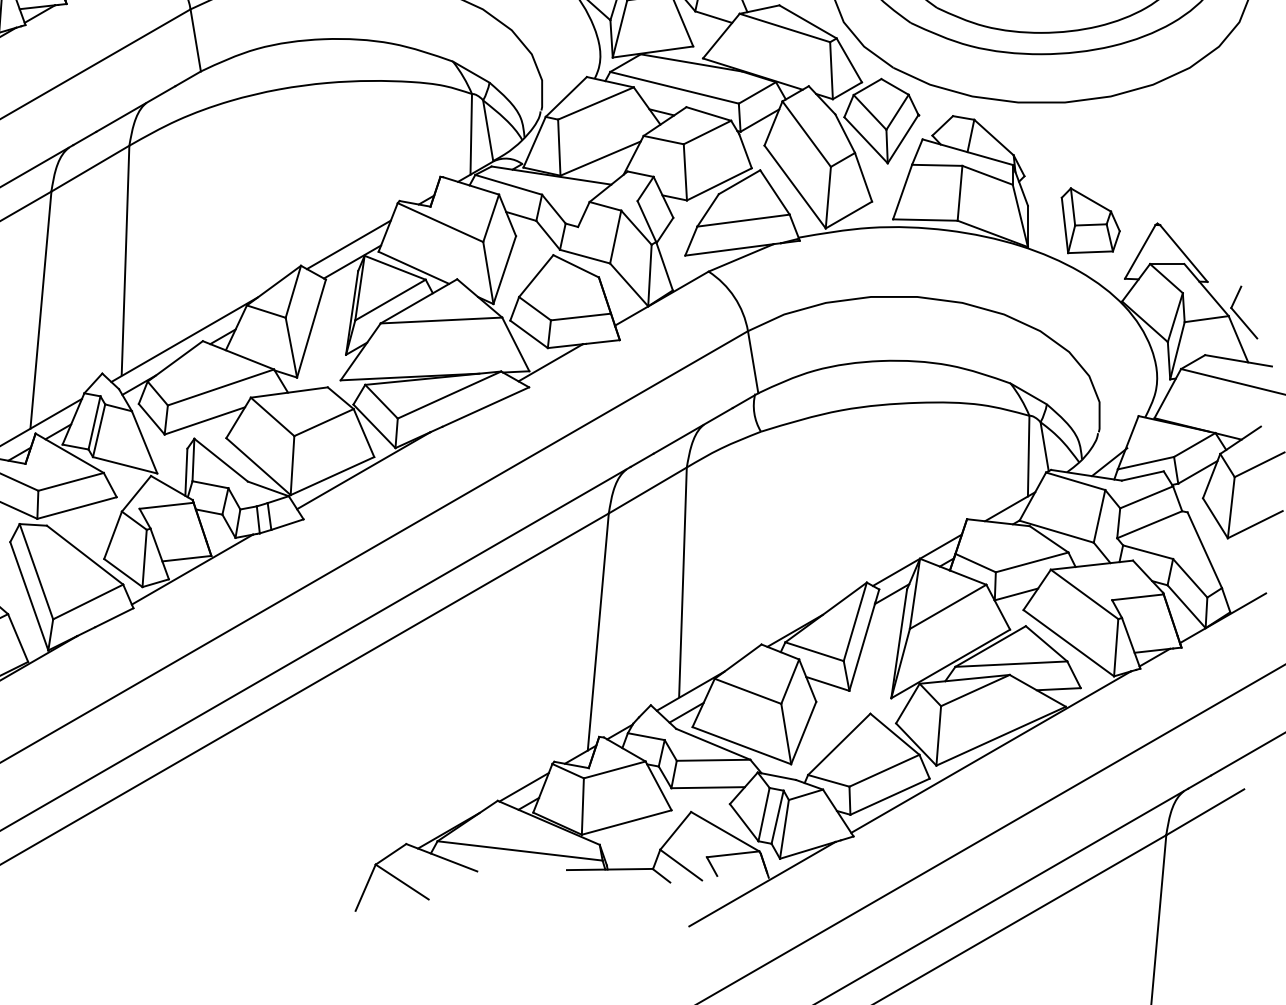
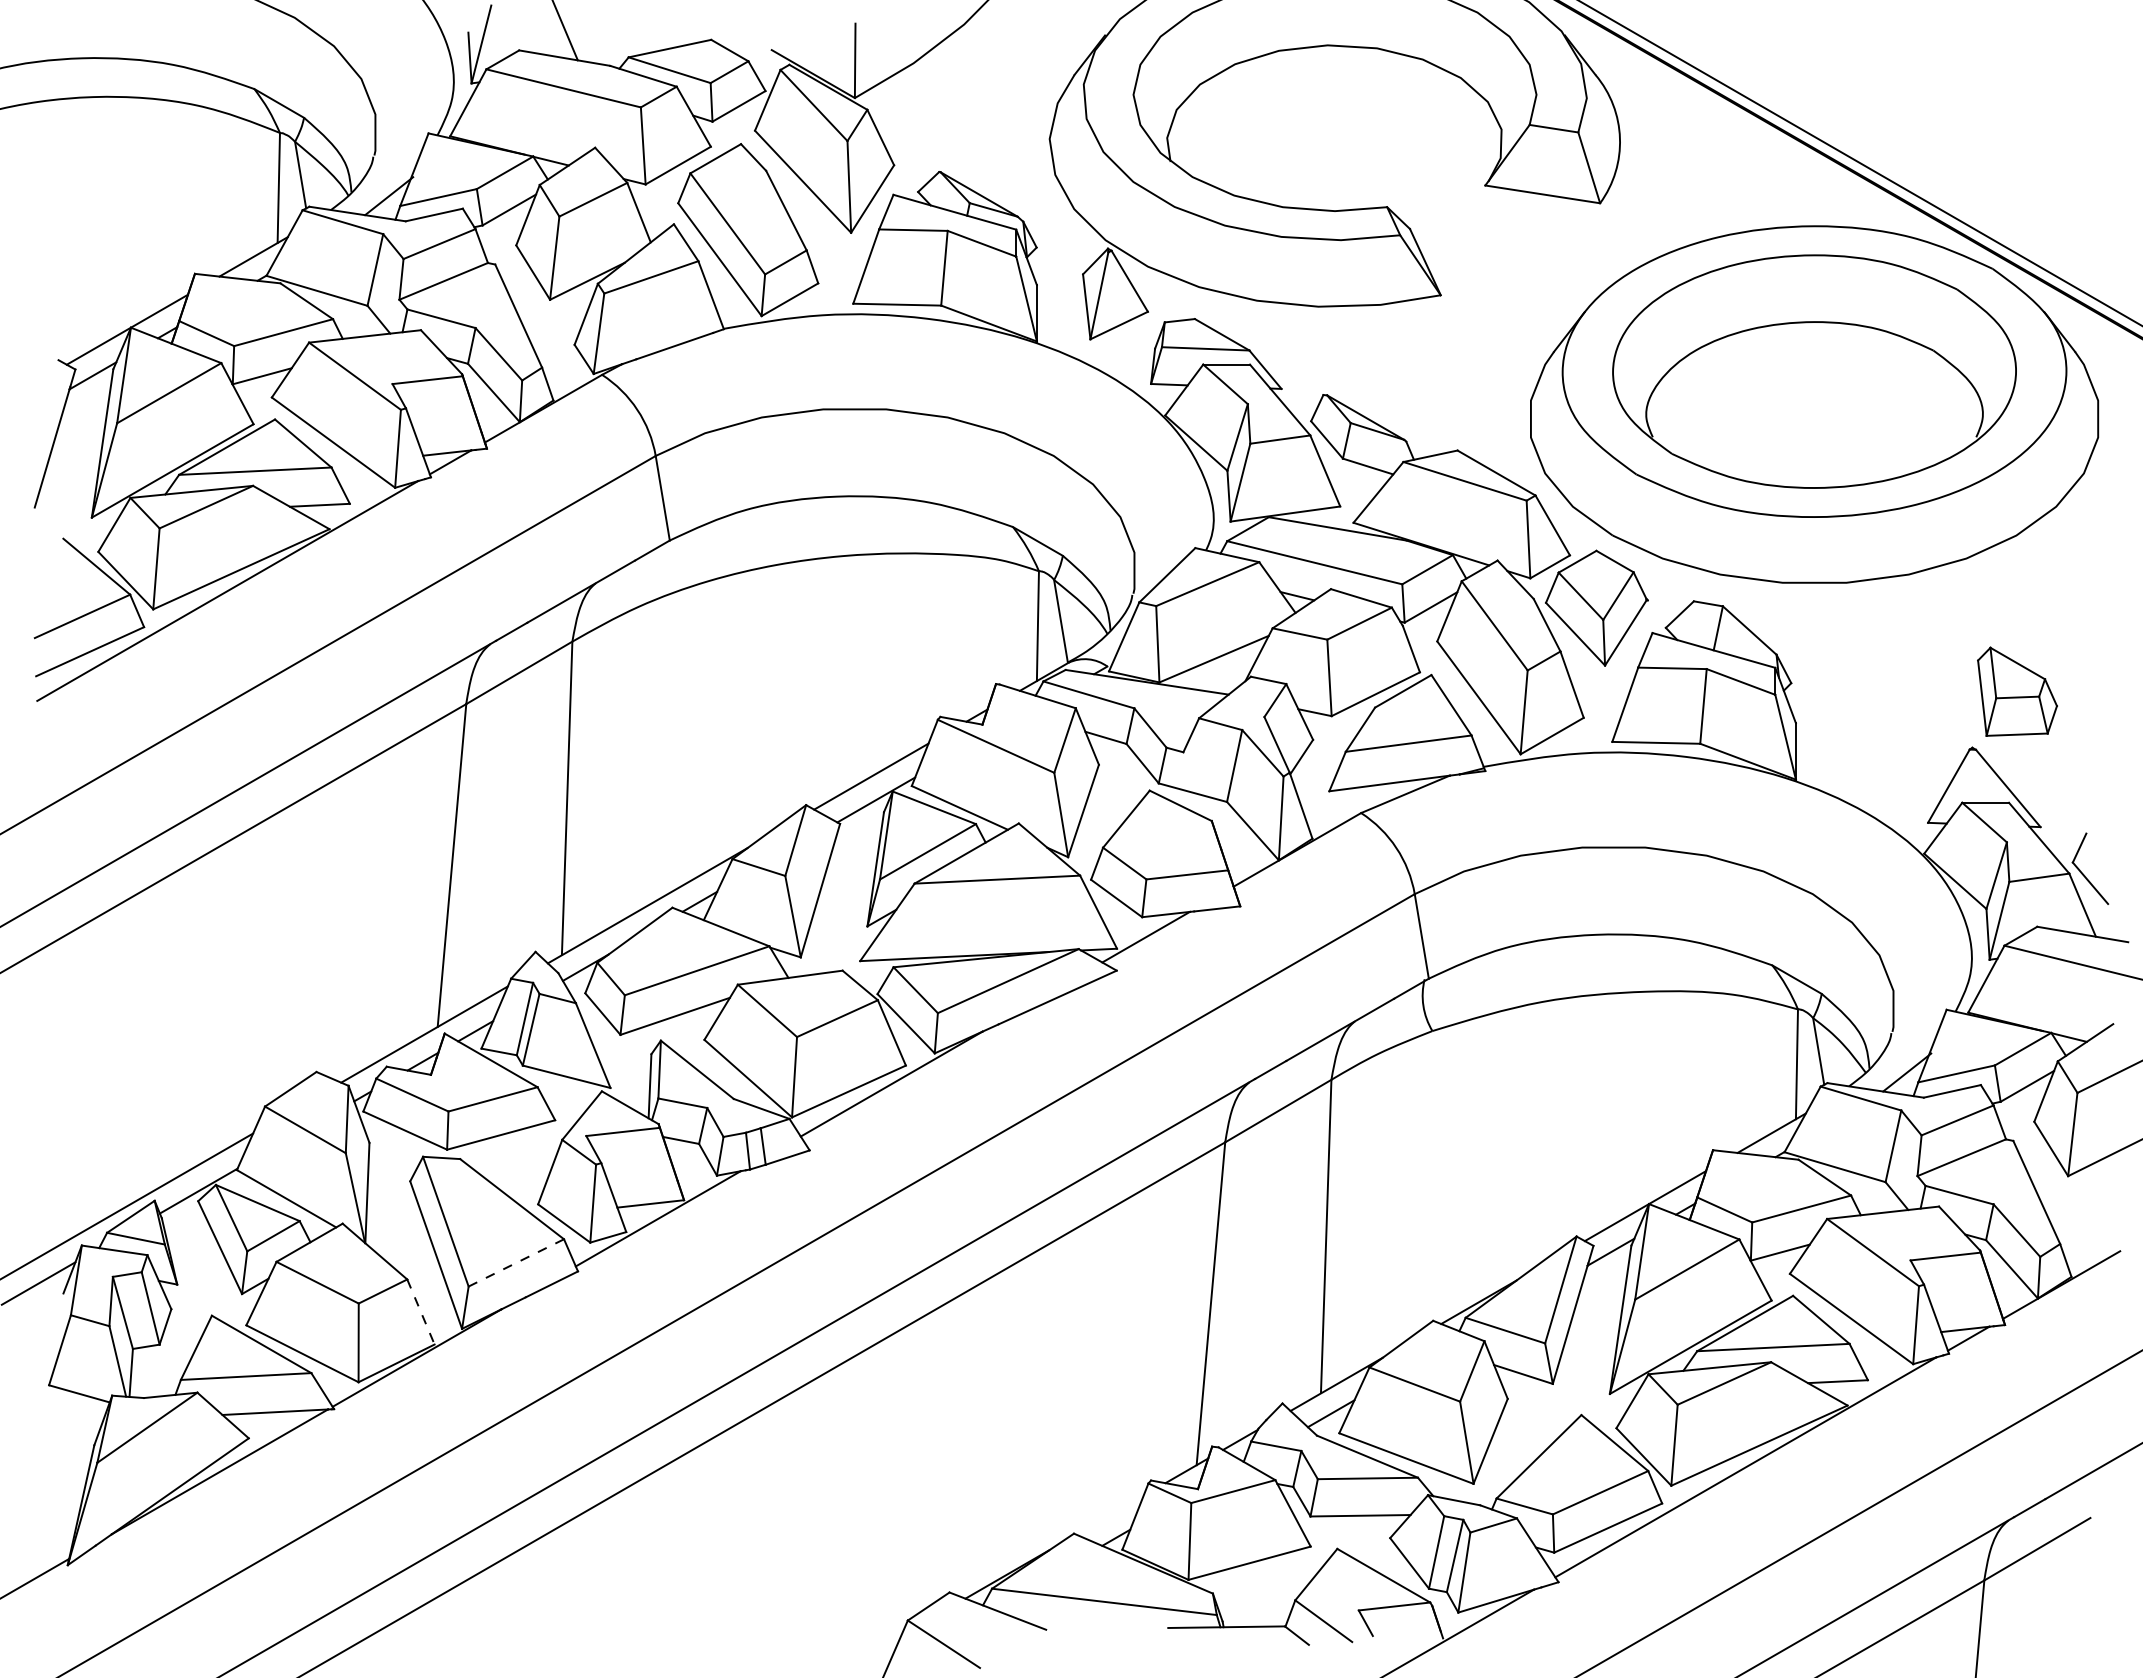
part: (1090, 220) -> (2017, 691), moved
line: (87, 602) -> (515, 1263), solid -> dashed
line: (18, 638) -> (421, 1312), solid -> dashed
line: (523, 786) -> (1109, 1514), removed

